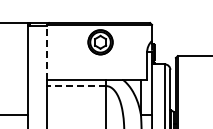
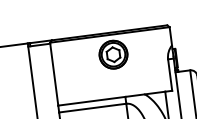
line: (47, 52) -> (54, 74), dashed -> solid
line: (76, 86) -> (92, 108), dashed -> solid

